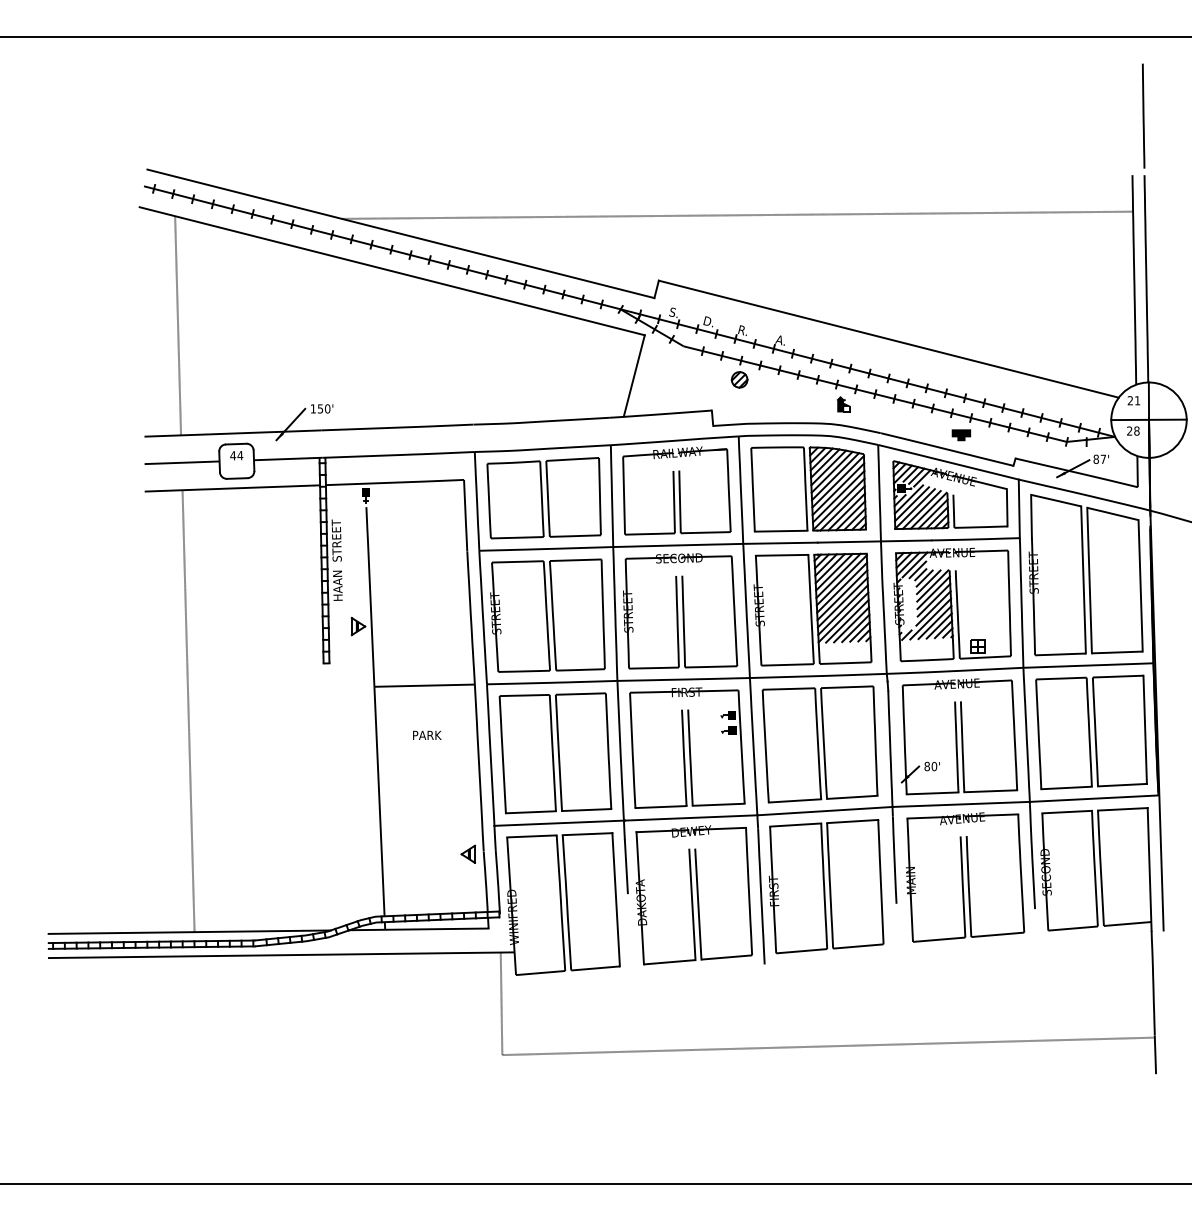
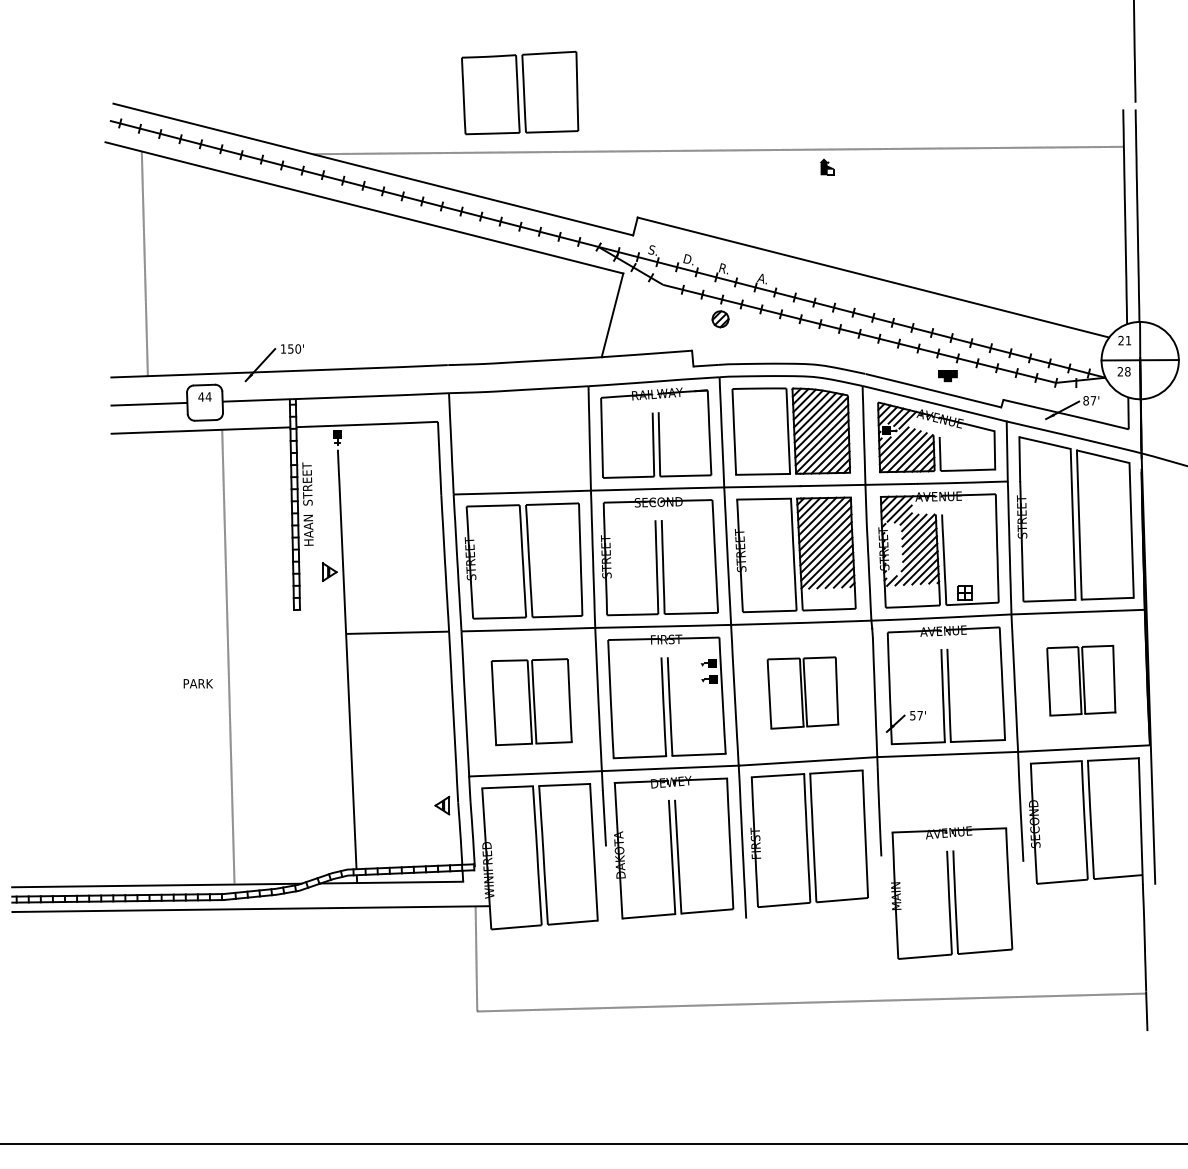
part: (843, 404) -> (827, 167), moved
part: (543, 498) -> (519, 93), moved
line: (188, 711) -> (228, 657), moved
part: (1091, 732) -> (1081, 680), size x0.6
text: (427, 734) -> (198, 682), moved
part: (819, 744) -> (802, 693), size x0.6
part: (555, 753) -> (531, 702), size x0.7
text: (930, 766) -> (916, 715), 80' -> 57'
part: (965, 877) -> (952, 892), moved

